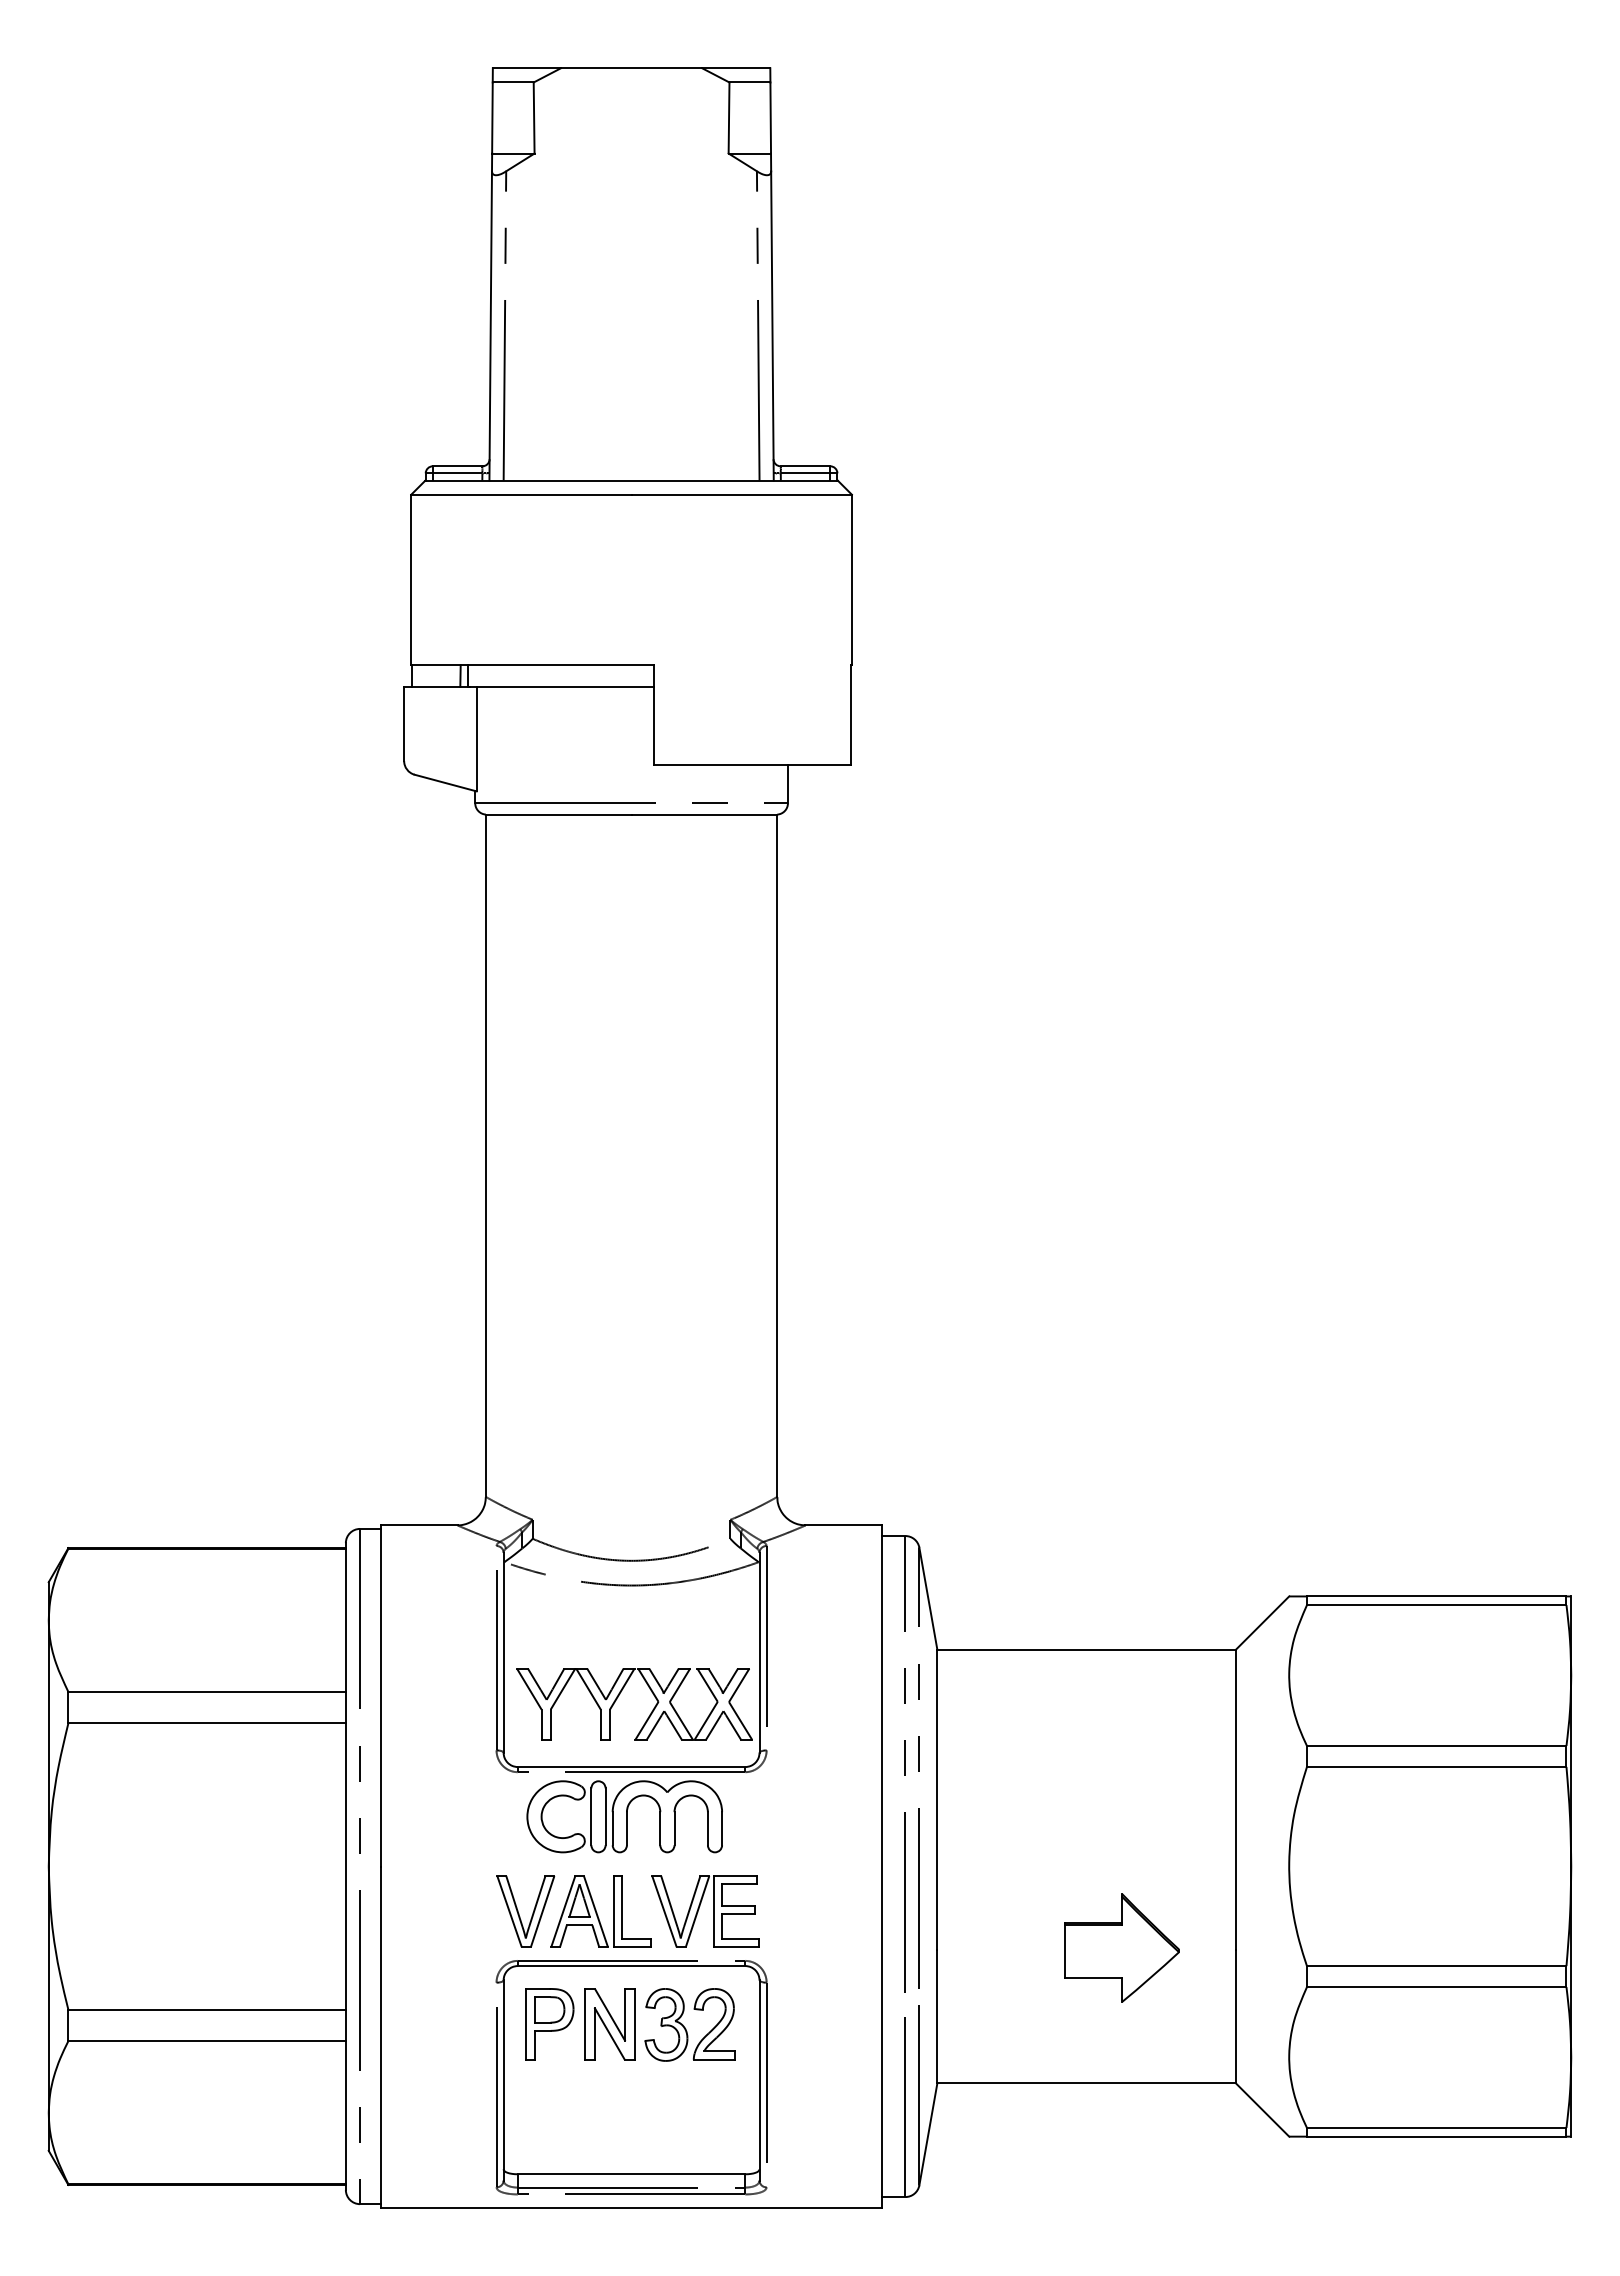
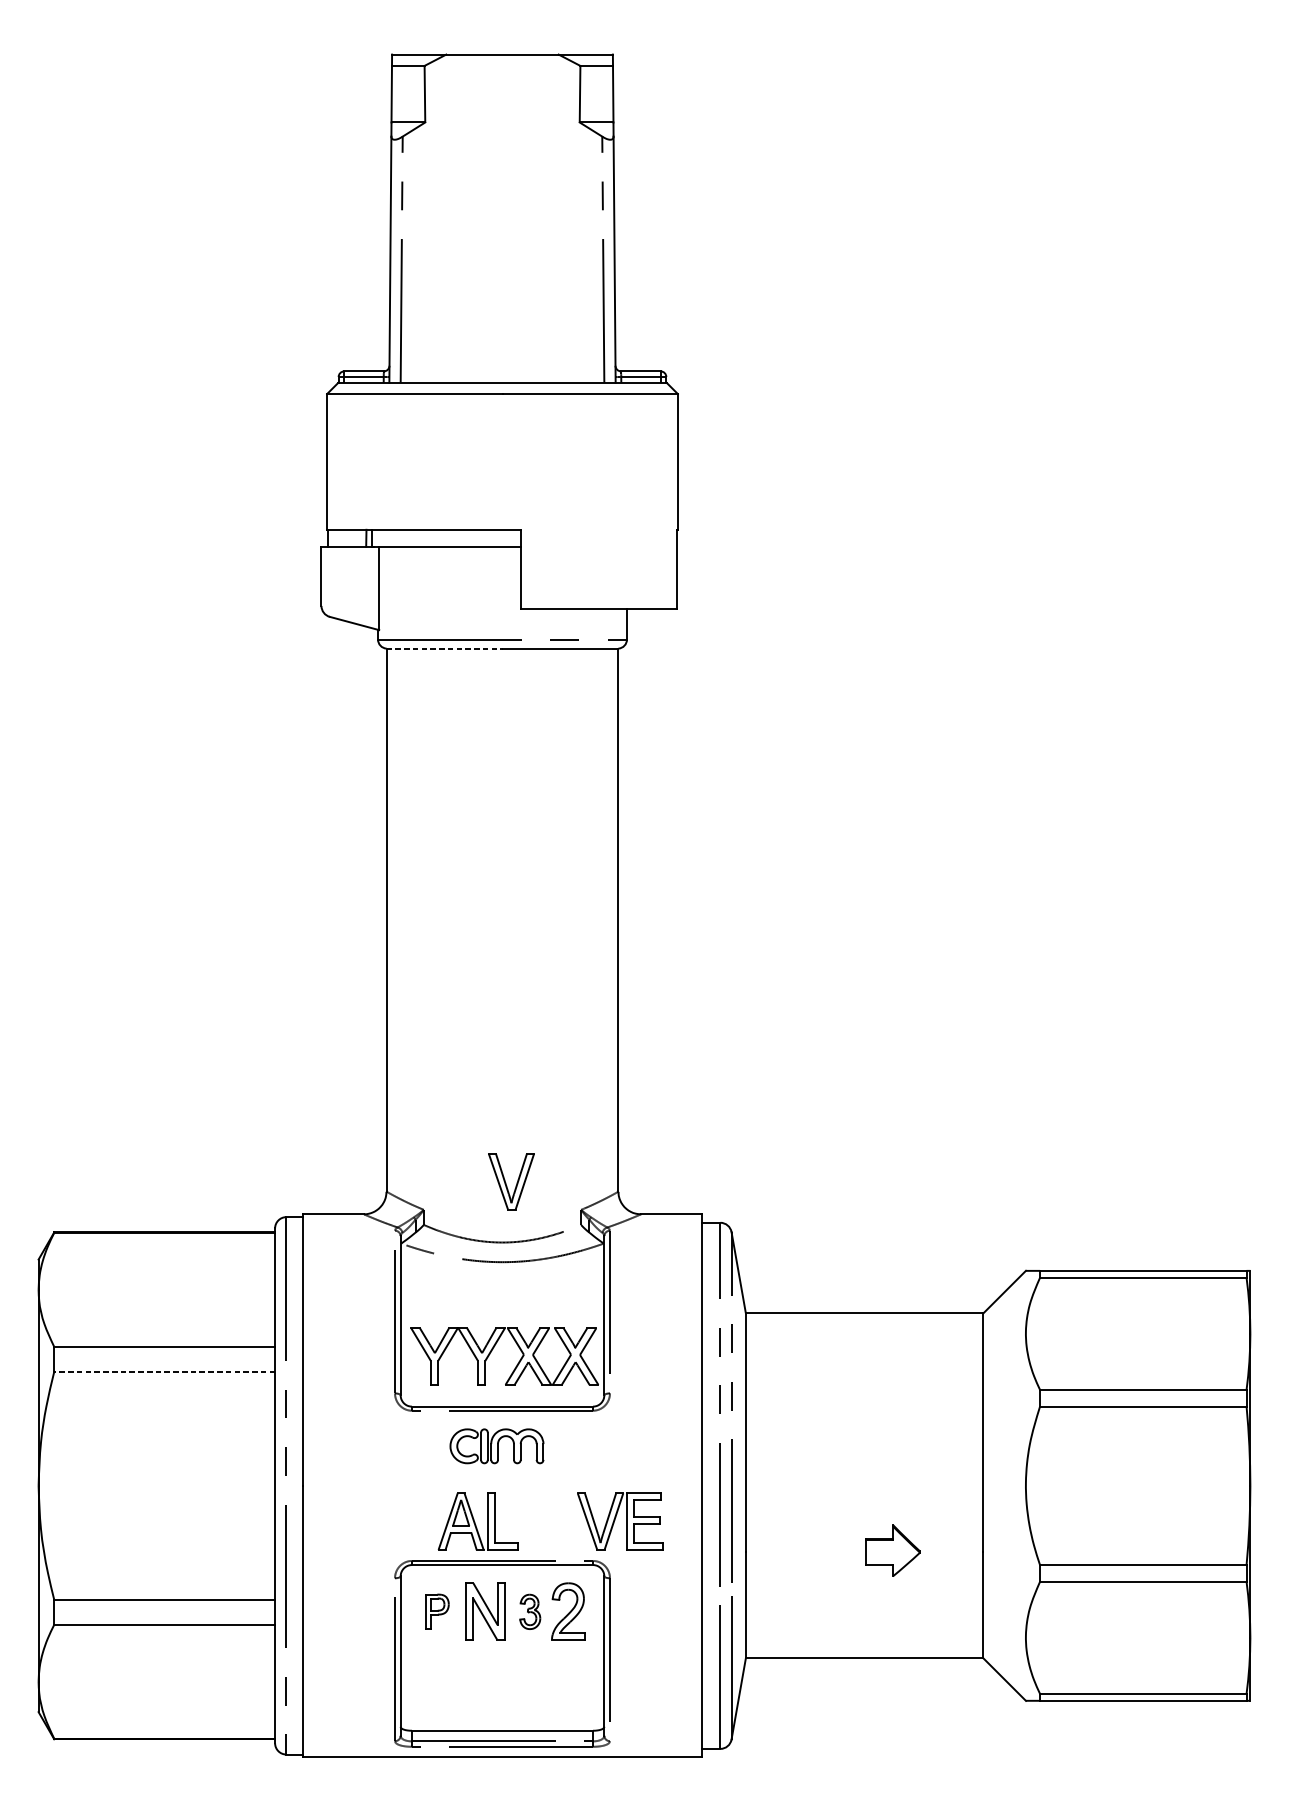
line: (558, 814) -> (444, 648), solid -> dashed
line: (207, 1723) -> (164, 1371), solid -> dashed
part: (624, 1816) -> (496, 1446), size x0.6
part: (699, 1909) -> (615, 1520), moved
part: (519, 1913) -> (506, 1183), moved
part: (1121, 1947) -> (892, 1550), size x0.6
part: (549, 2024) -> (437, 1611), size x0.6
part: (666, 2024) -> (530, 1611), size x0.6

